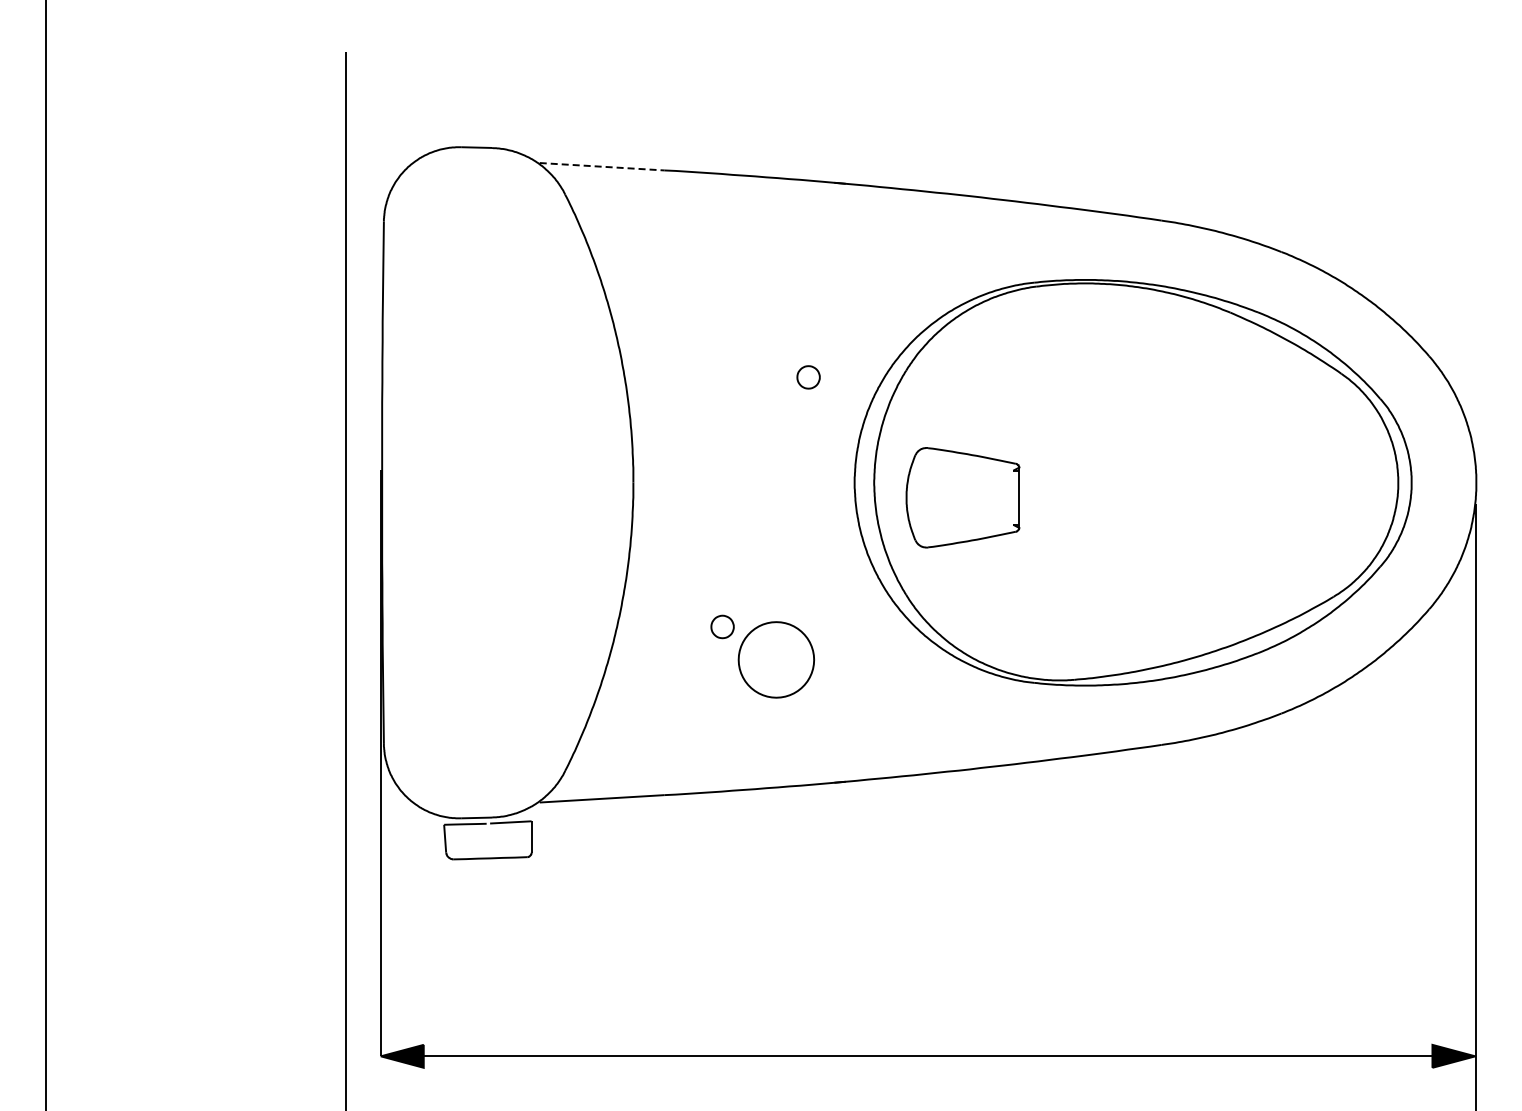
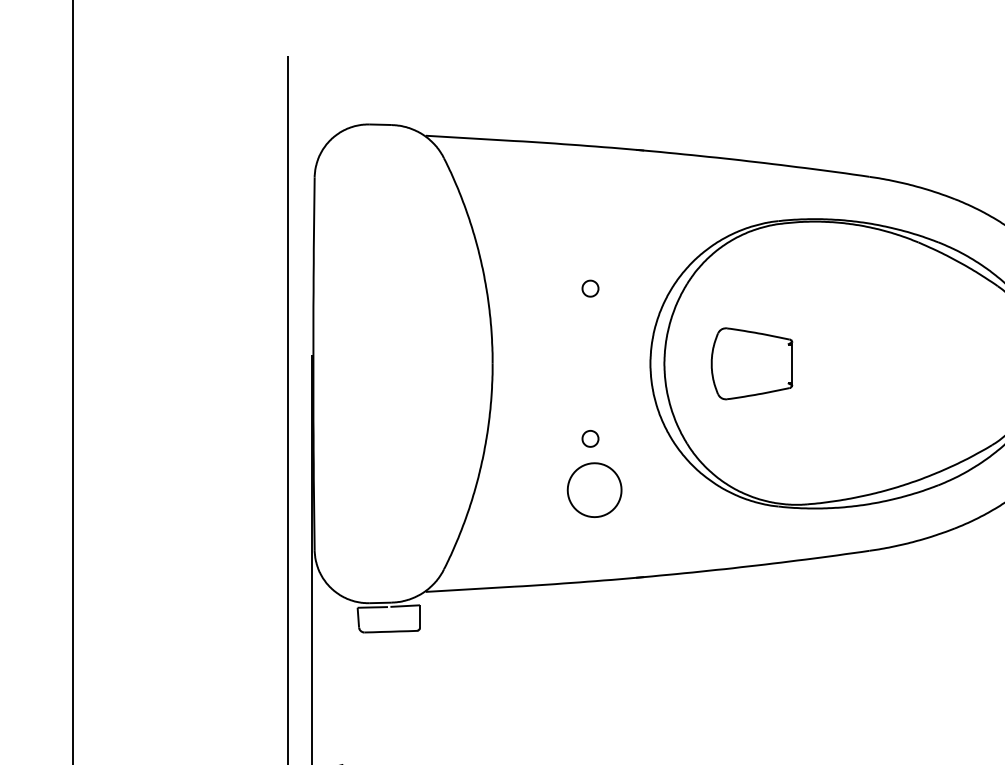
line: (602, 166) -> (470, 138), dashed -> solid
part: (808, 377) -> (590, 288), moved
part: (962, 497) -> (751, 363), moved
part: (722, 626) -> (590, 438), moved

